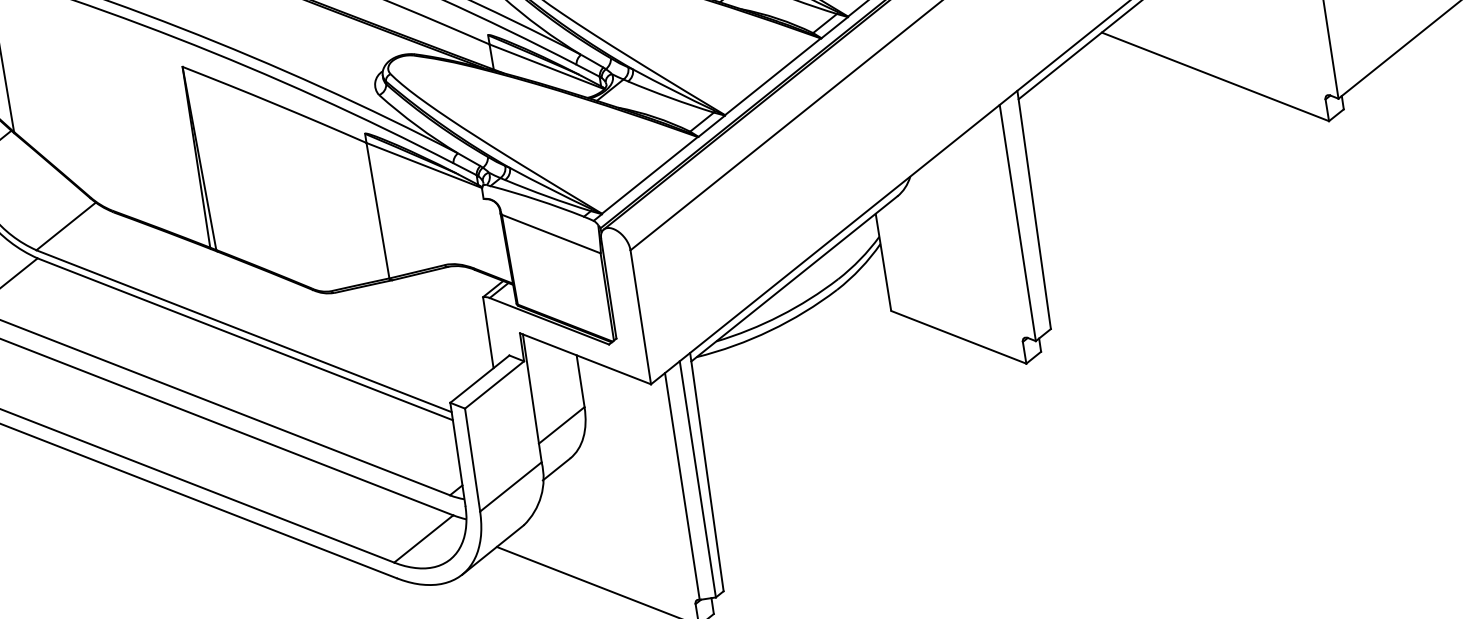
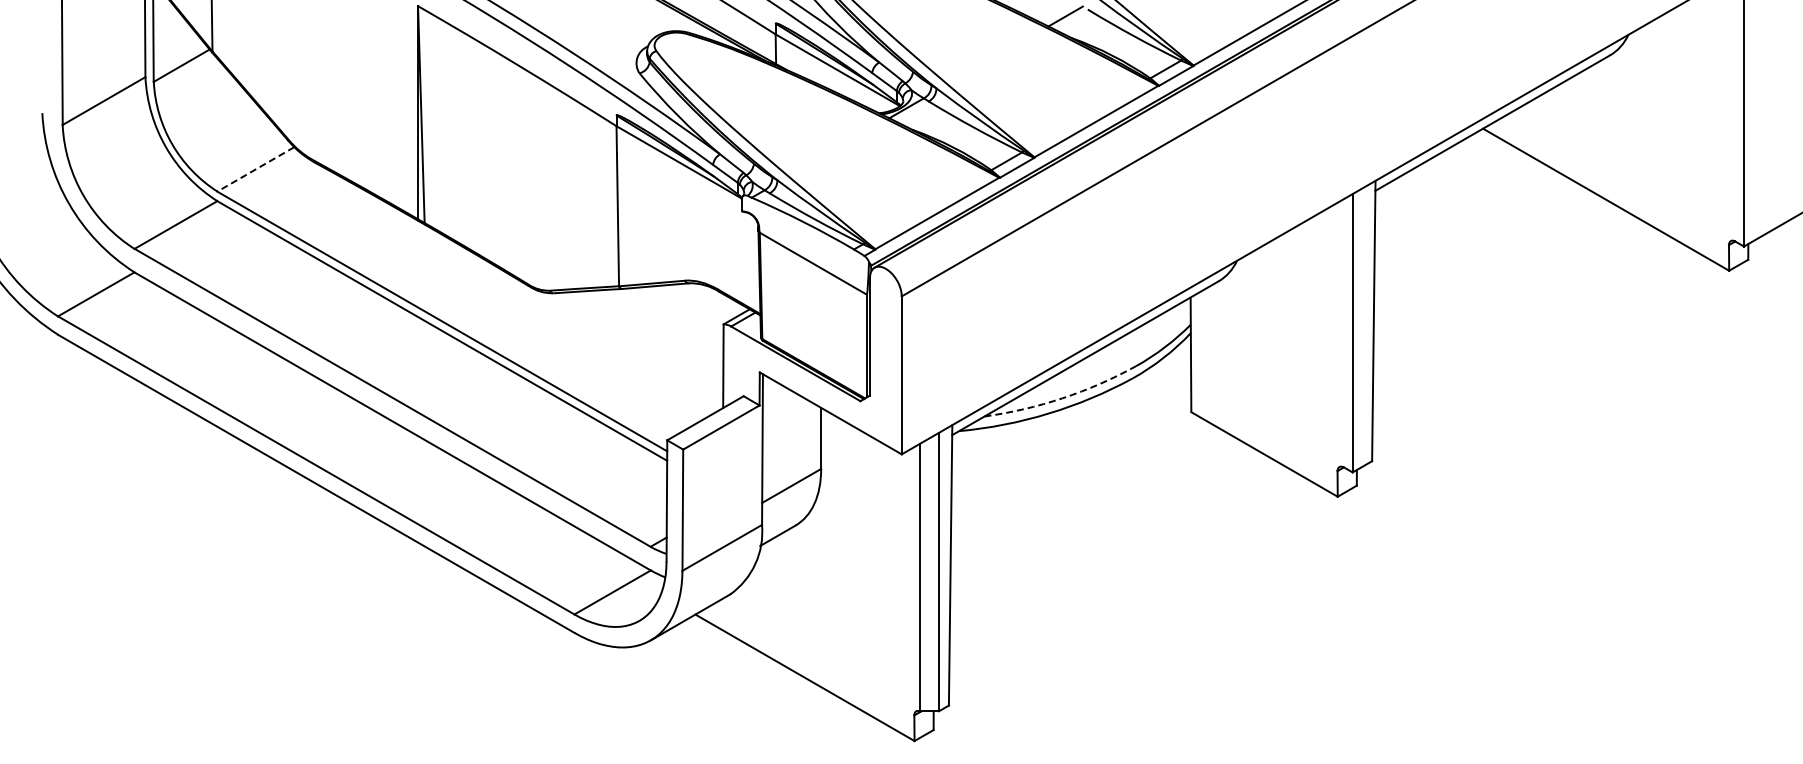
line: (65, 226) -> (255, 169), solid -> dashed
arc: (780, 316) -> (1062, 398), solid -> dashed

